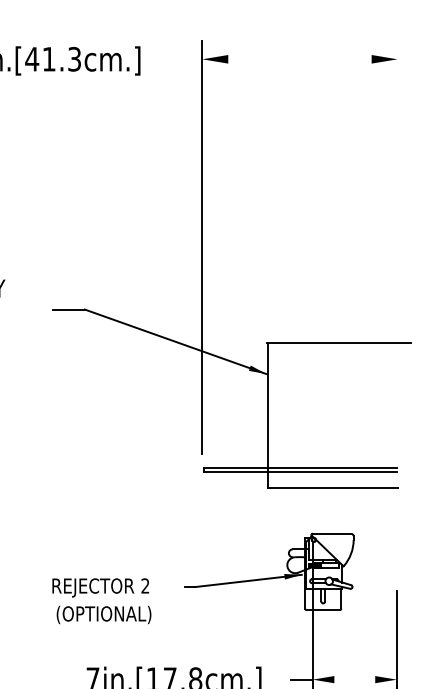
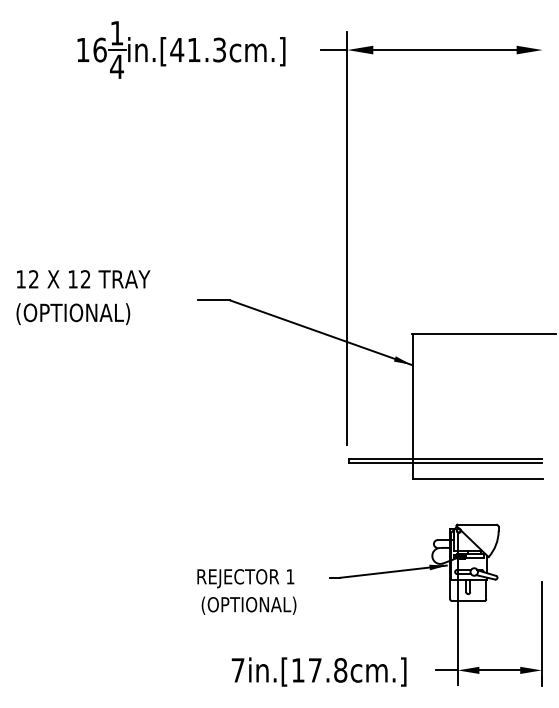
line: (189, 59) -> (334, 50), added
line: (299, 59) -> (444, 50), added
text: (145, 585) -> (290, 576), 2 -> 1
line: (354, 679) -> (499, 670), added

